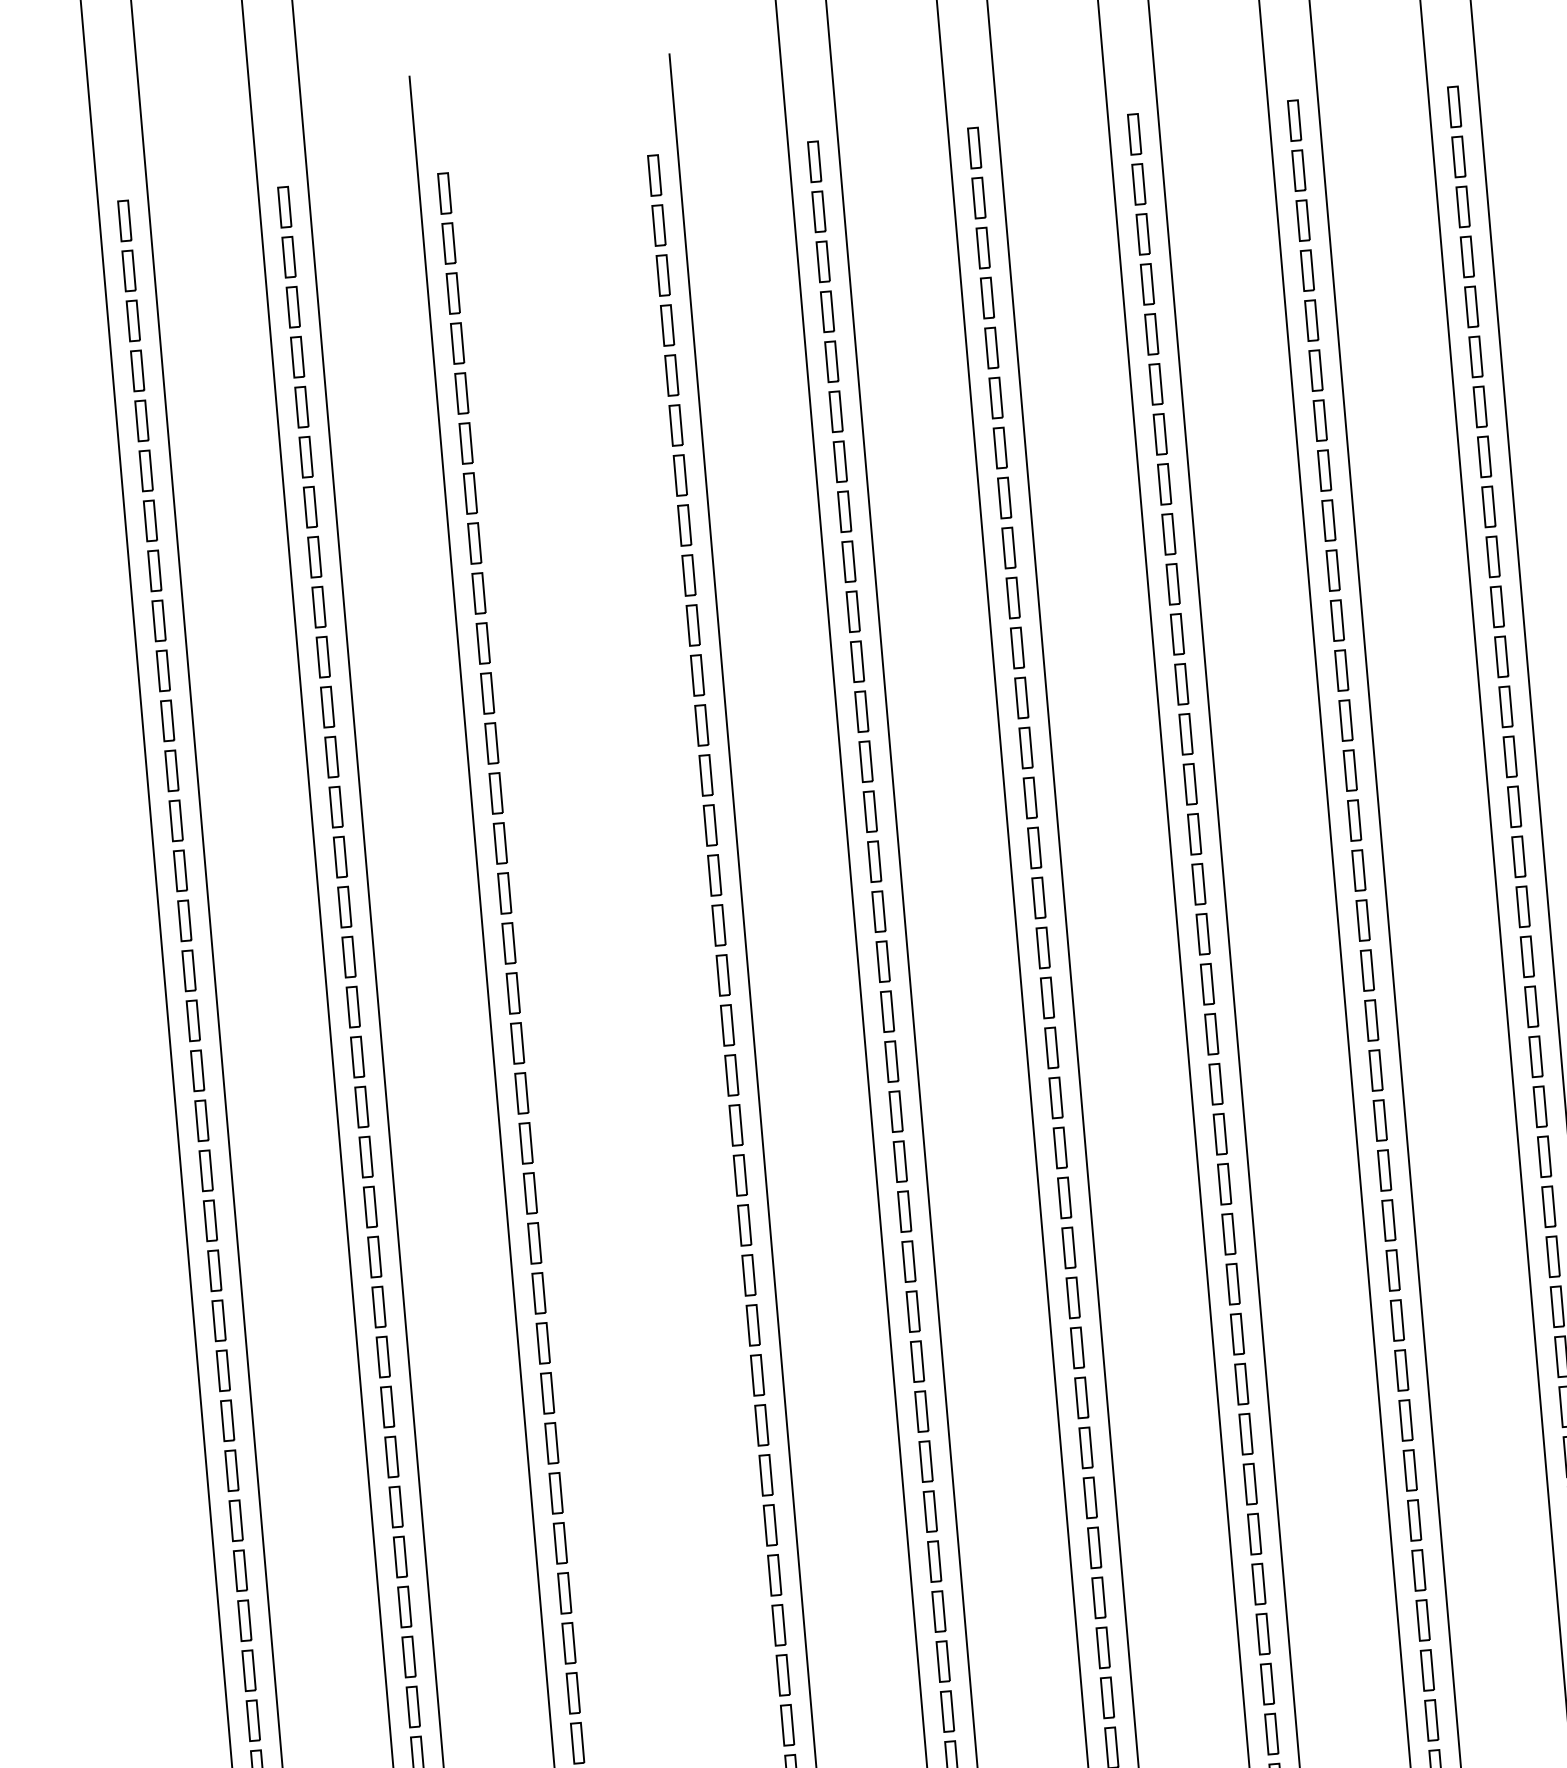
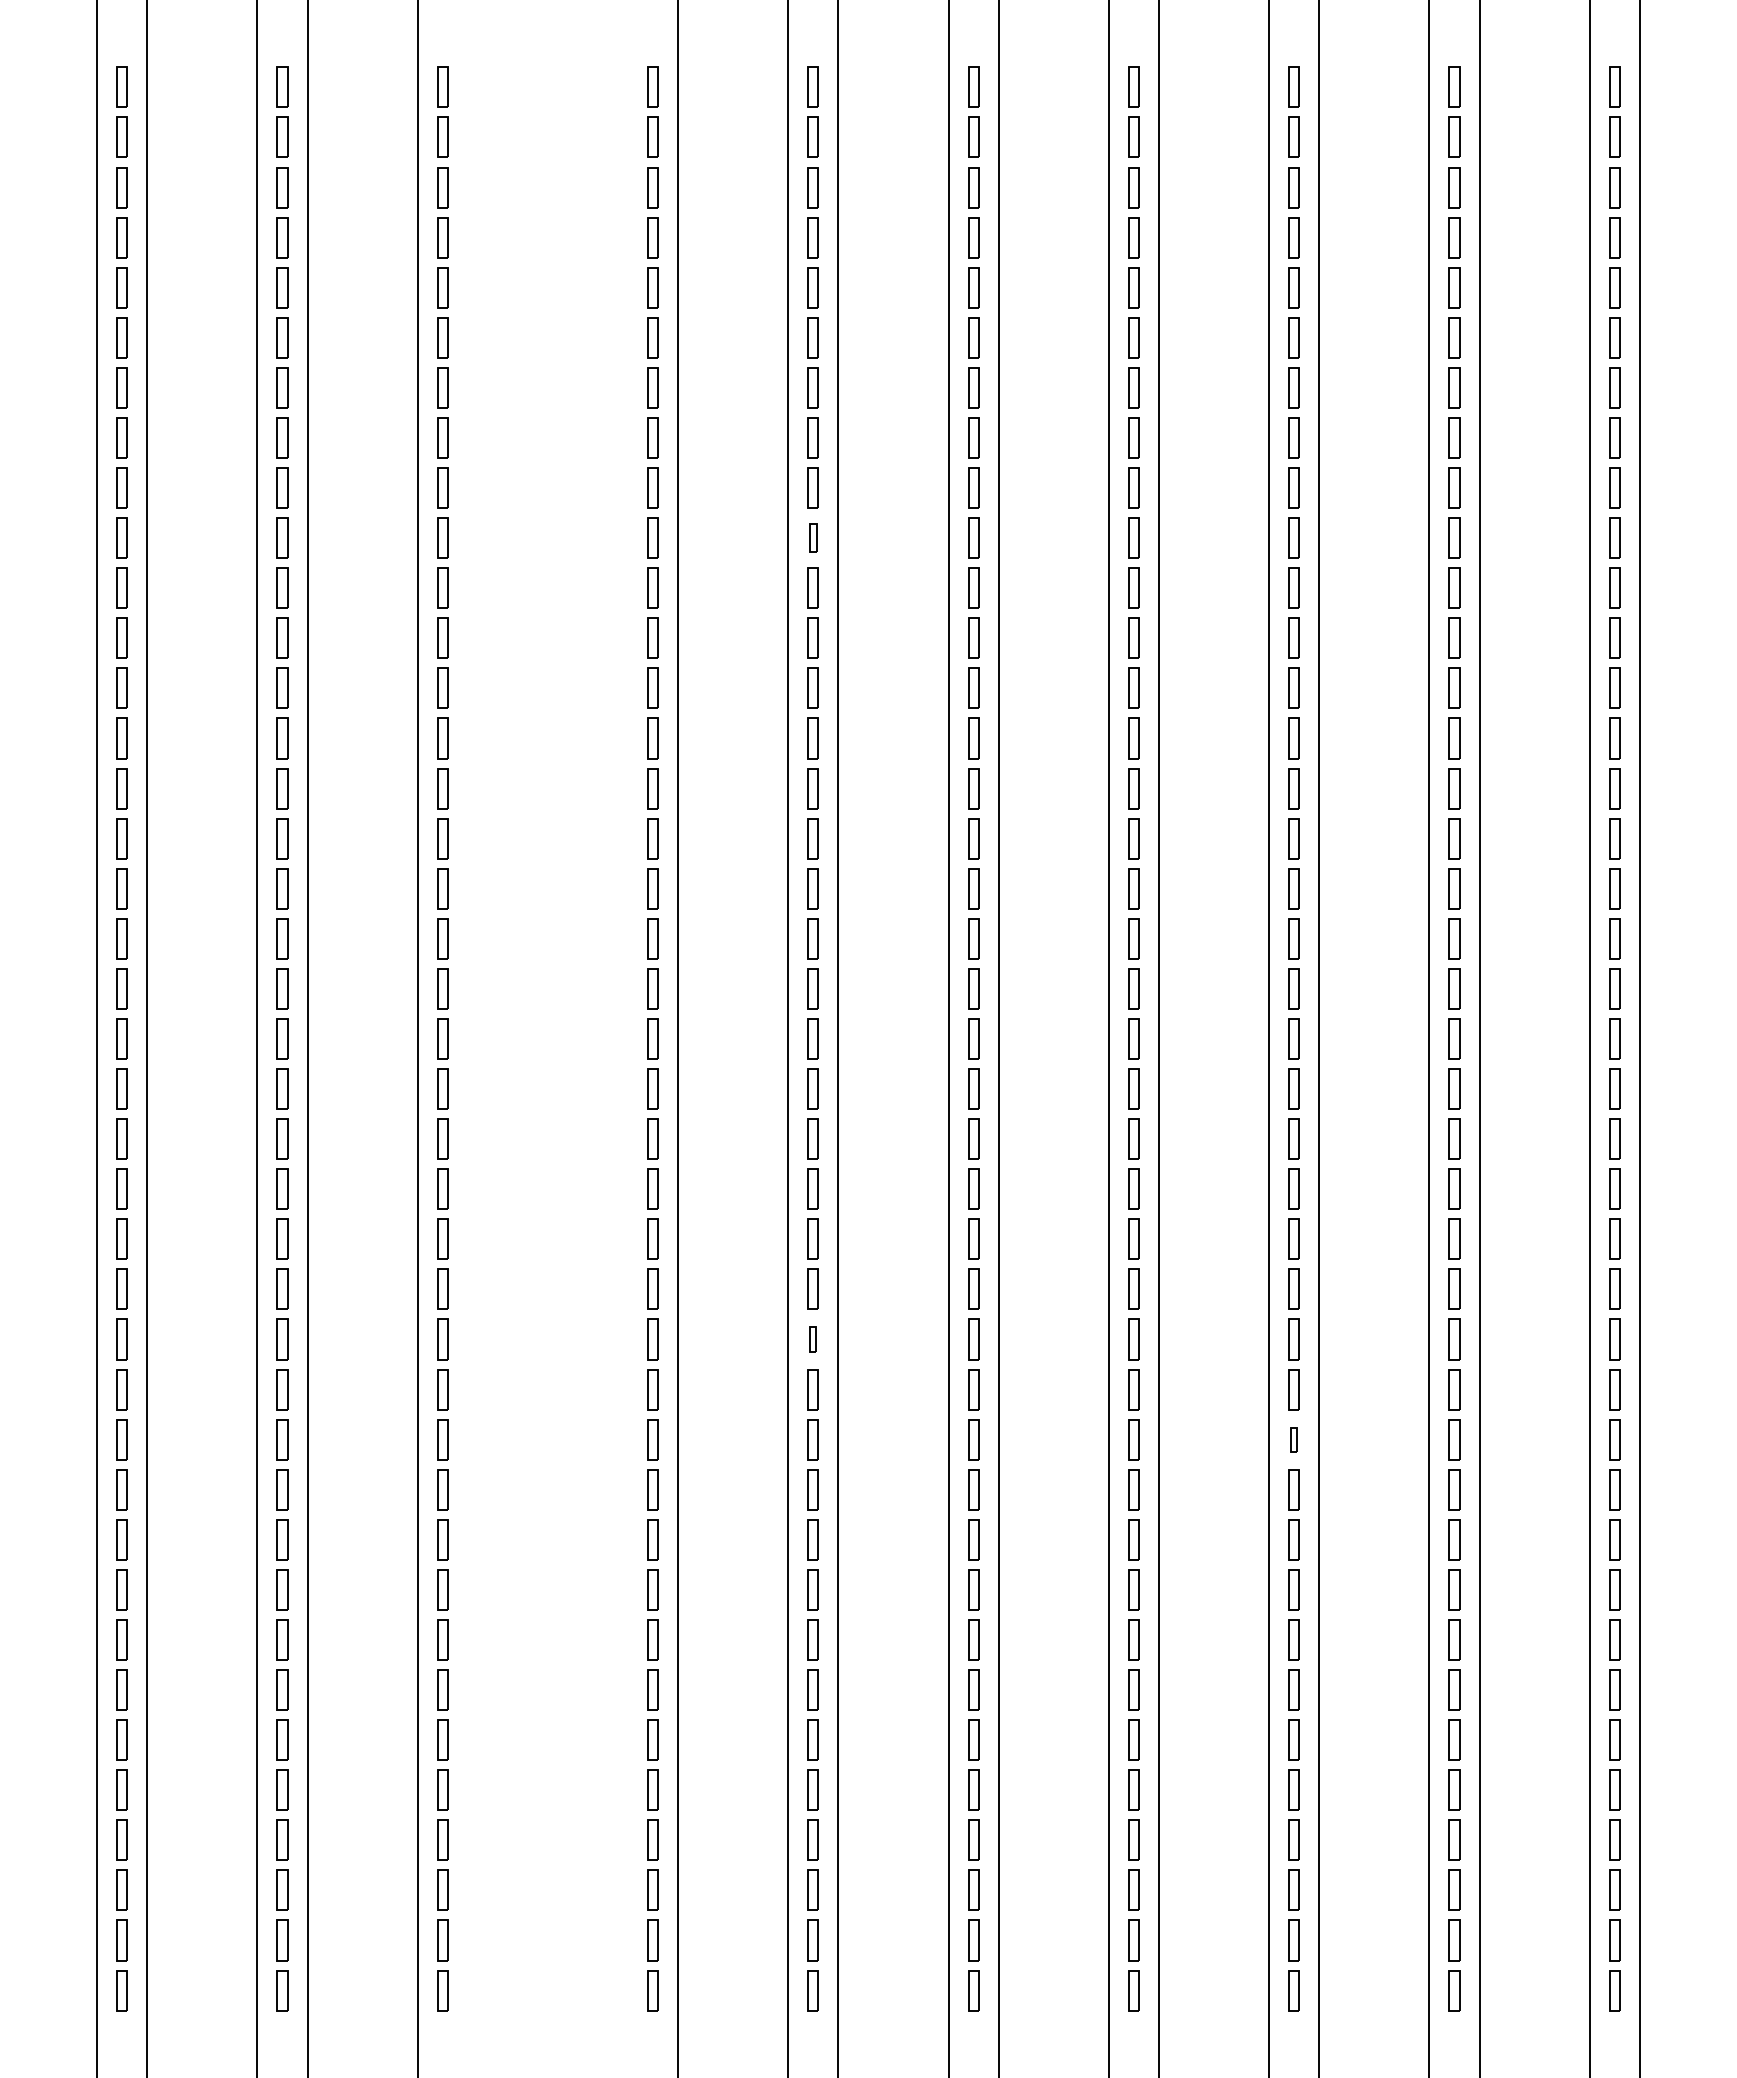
part: (852, 611) -> (812, 537), size x0.7
part: (920, 1411) -> (812, 1339), size x0.6
part: (1409, 1470) -> (1293, 1439), size x0.6

